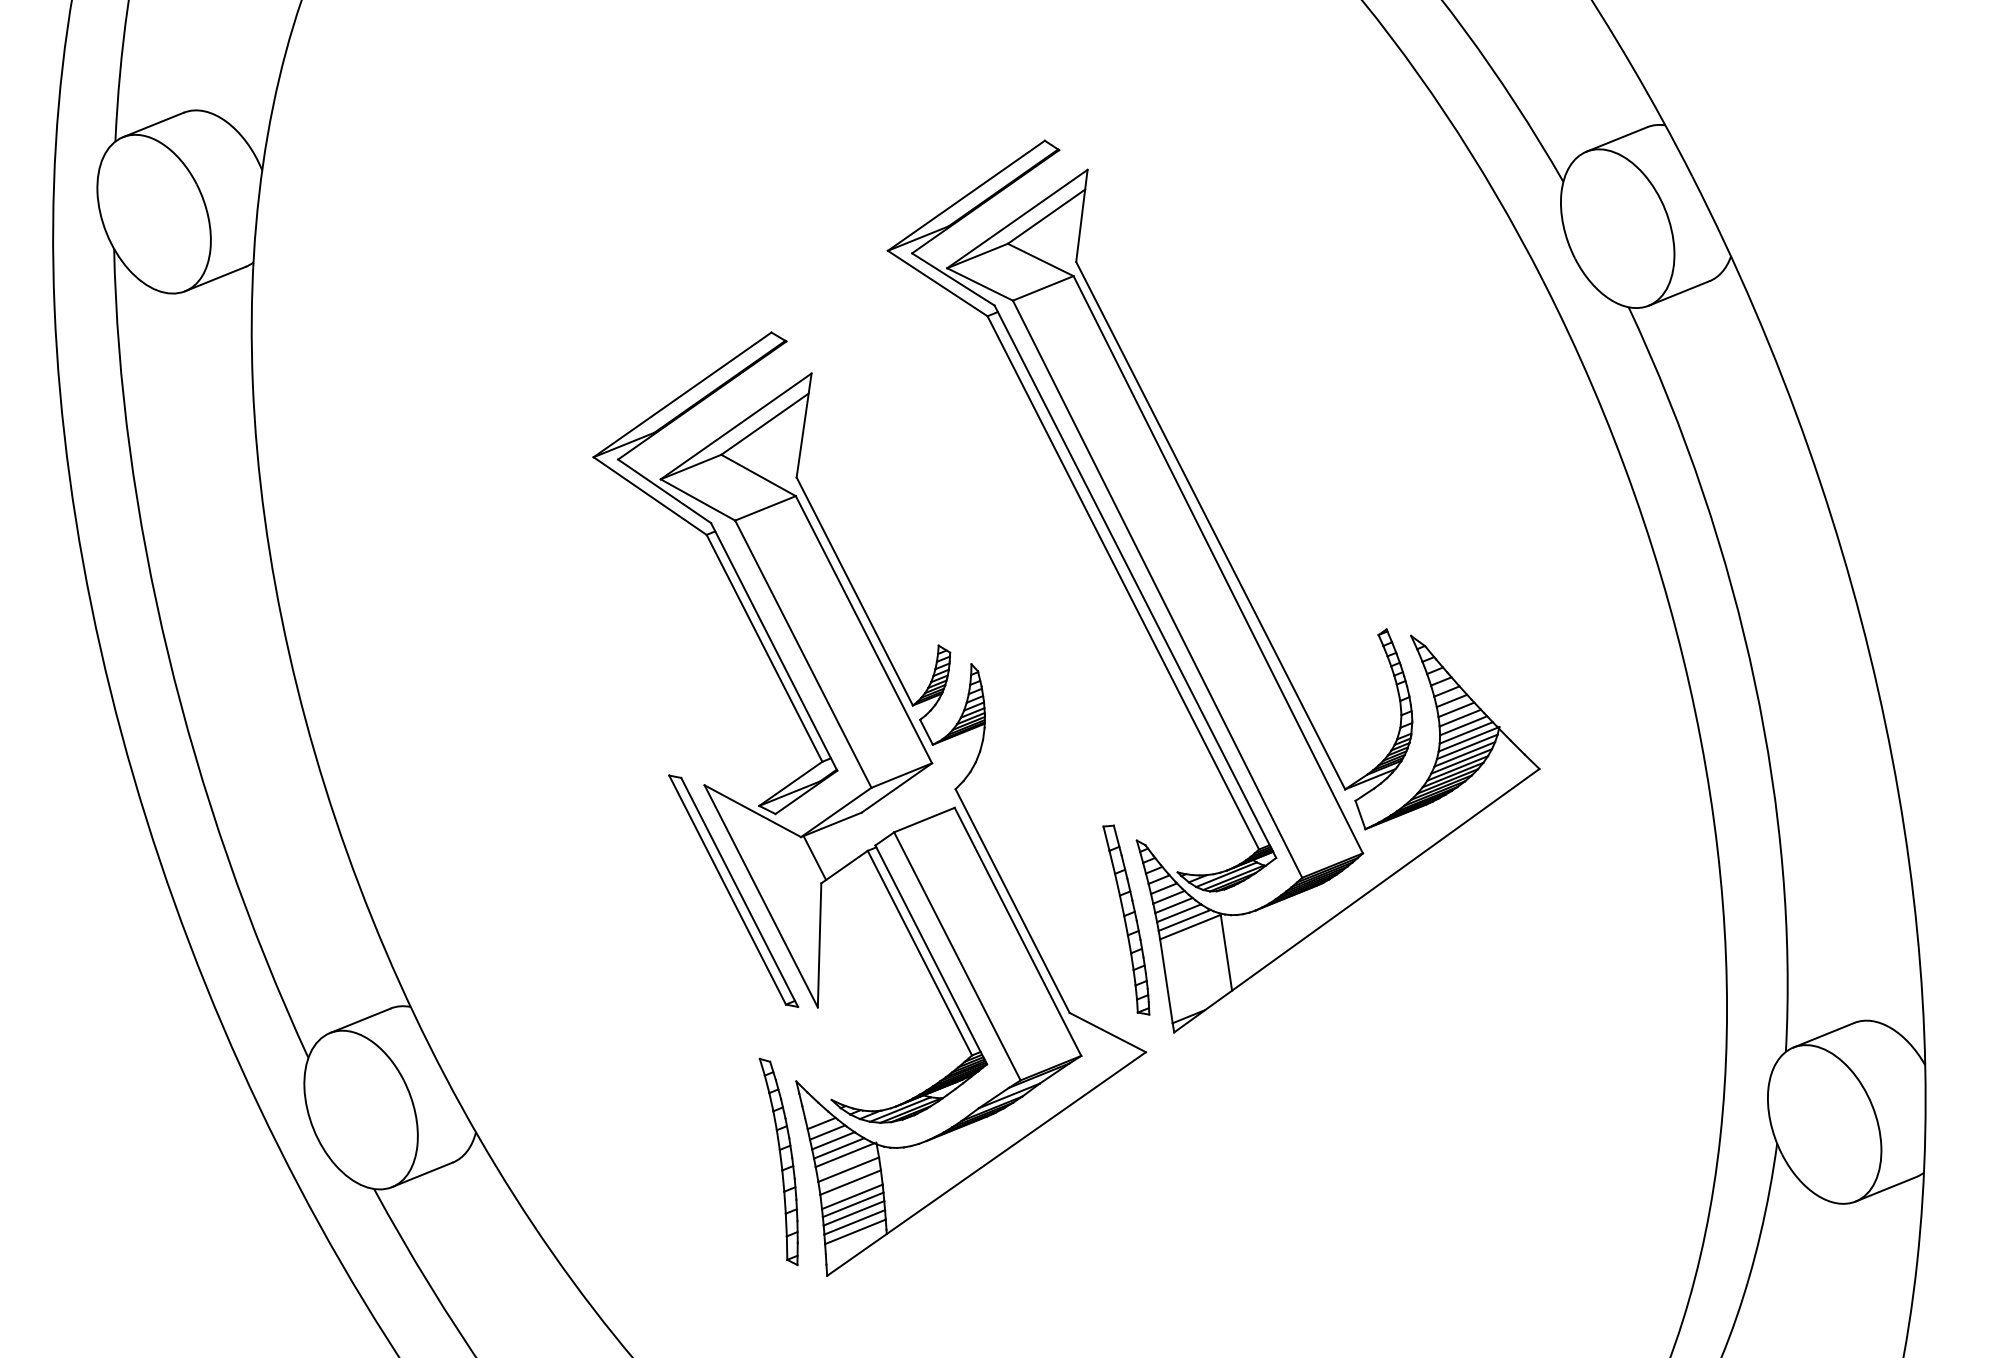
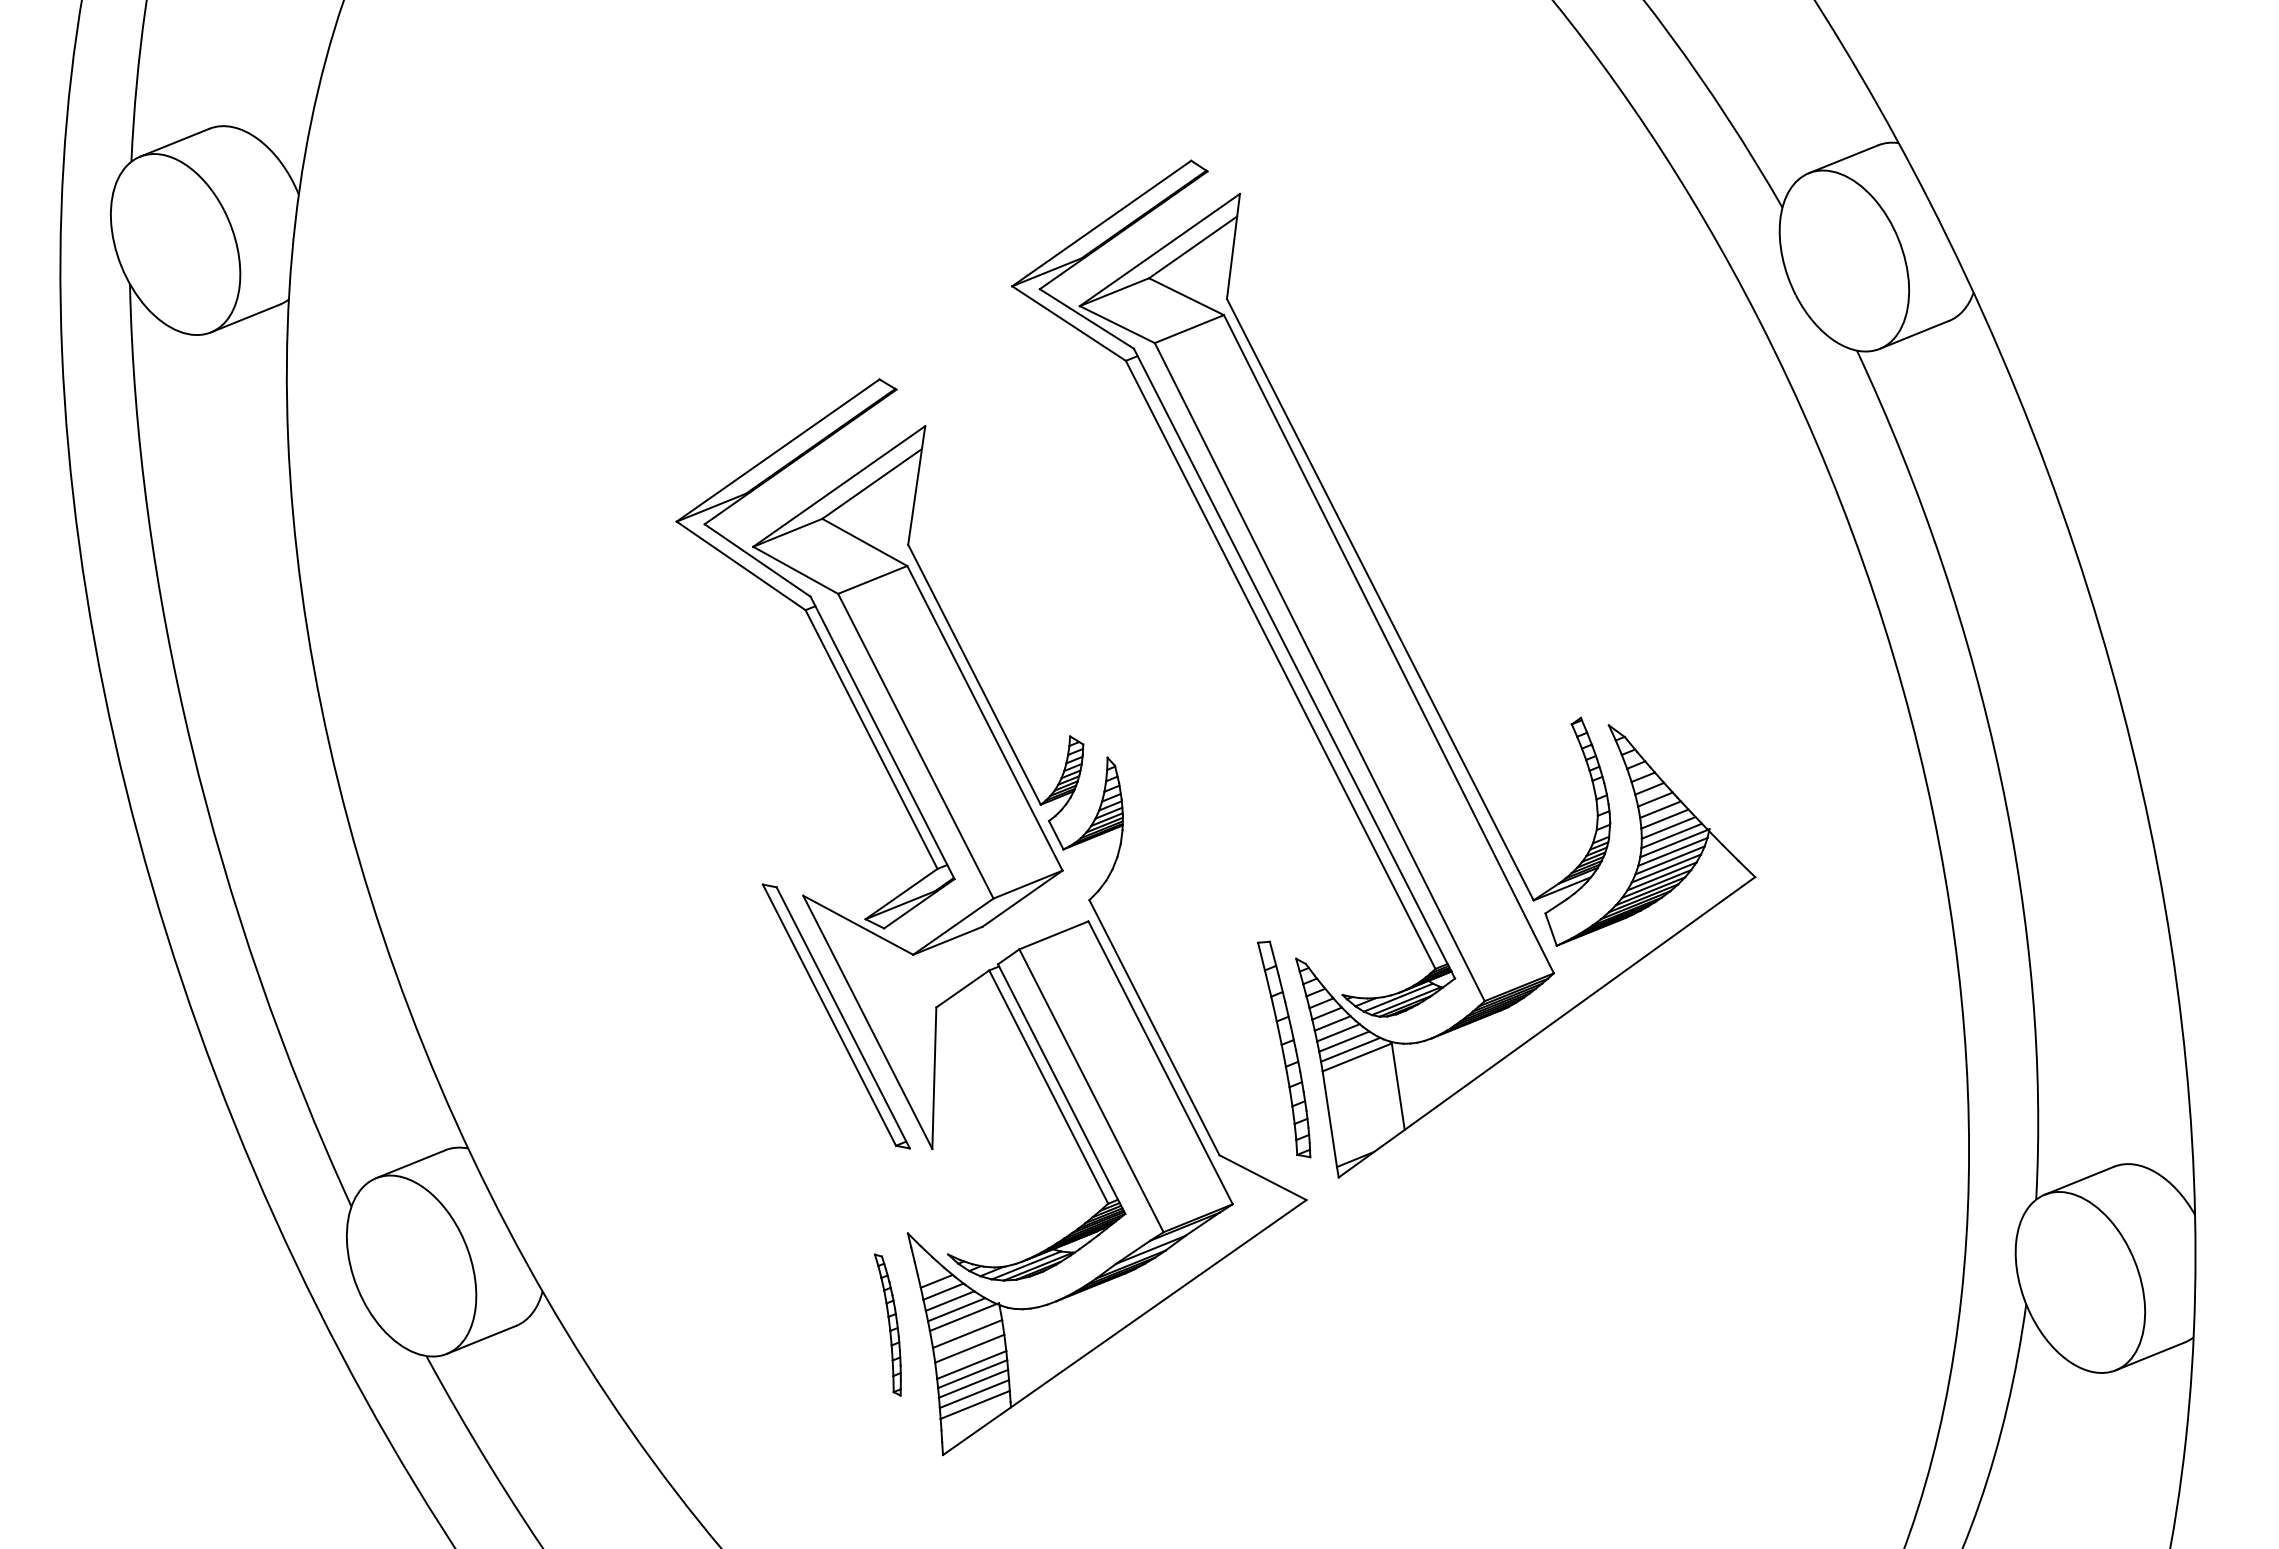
line: (814, 857) -> (928, 978), removed
part: (778, 1161) -> (887, 1324), size x0.6

